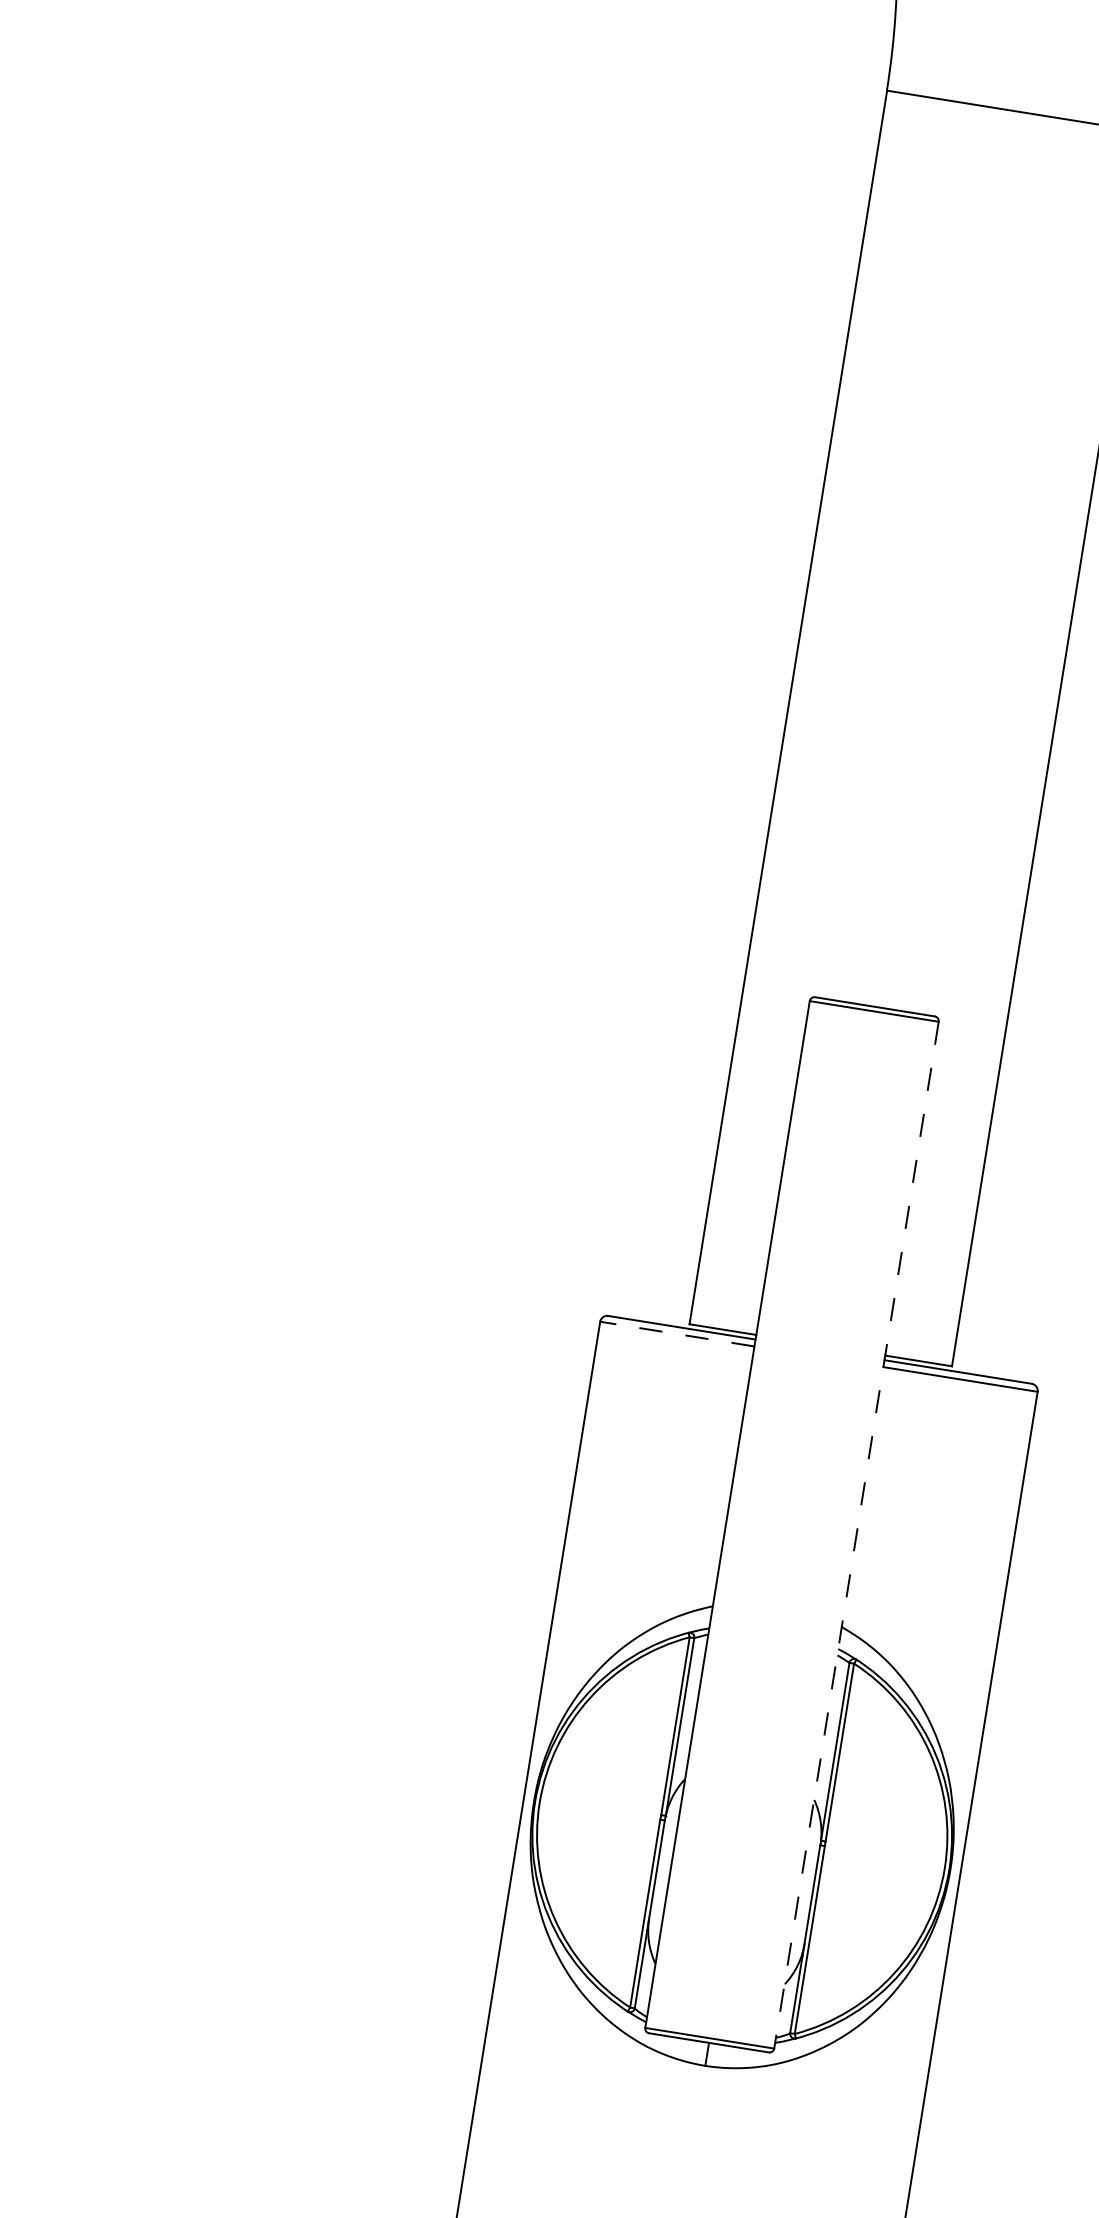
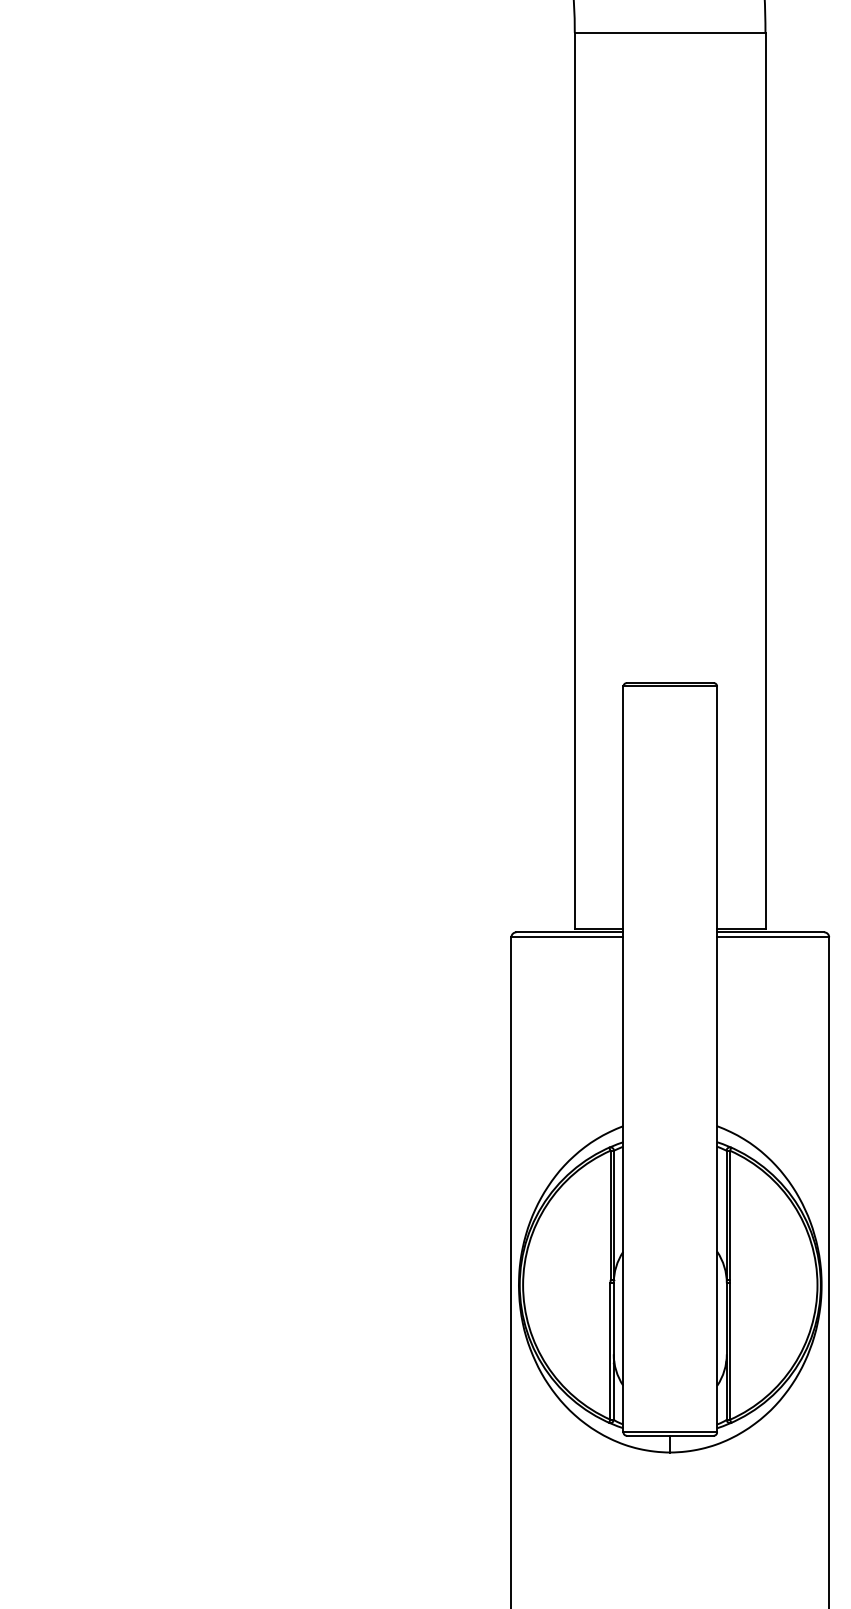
line: (676, 1334) -> (566, 937), dashed -> solid
line: (856, 1535) -> (717, 1059), dashed -> solid

